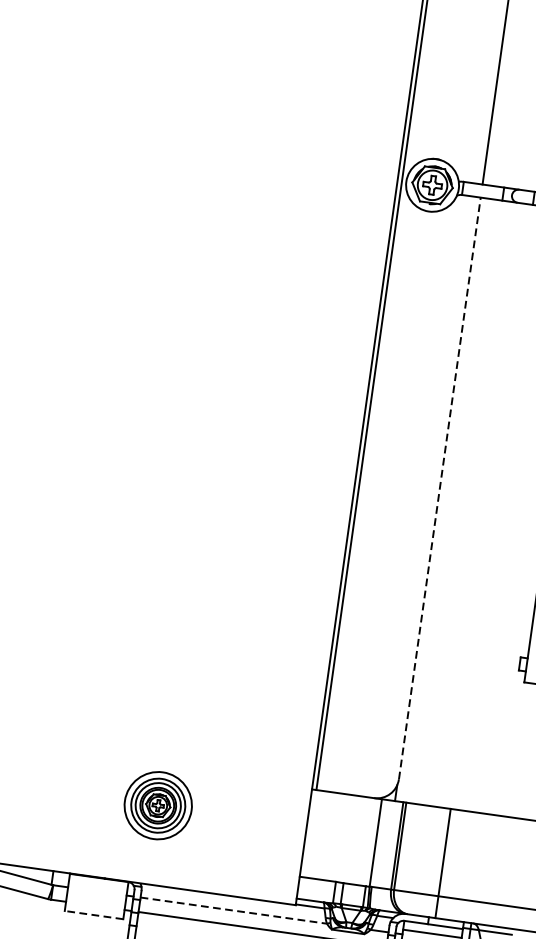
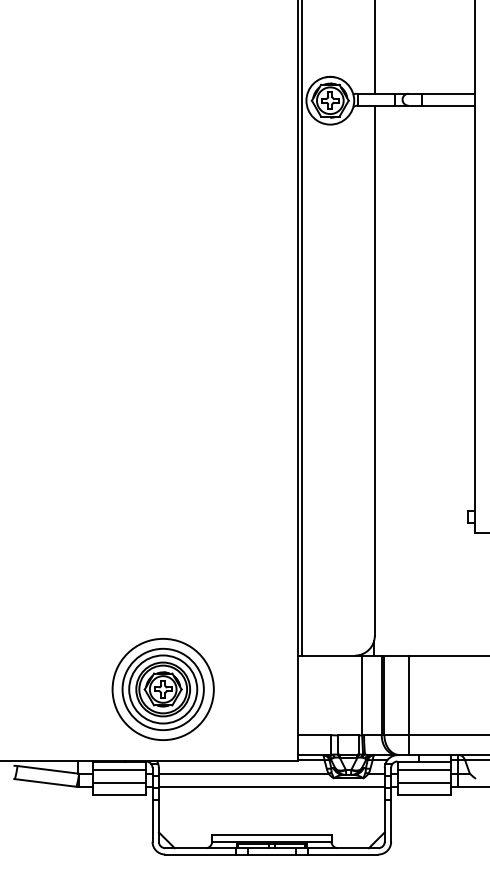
line: (439, 488) -> (374, 370), dashed -> solid
part: (157, 805) -> (162, 689), size x1.67
line: (442, 863) -> (408, 705), moved
line: (98, 886) -> (119, 769), added
line: (95, 902) -> (119, 783), added
line: (233, 910) -> (243, 773), dashed -> solid
line: (94, 915) -> (119, 795), dashed -> solid

